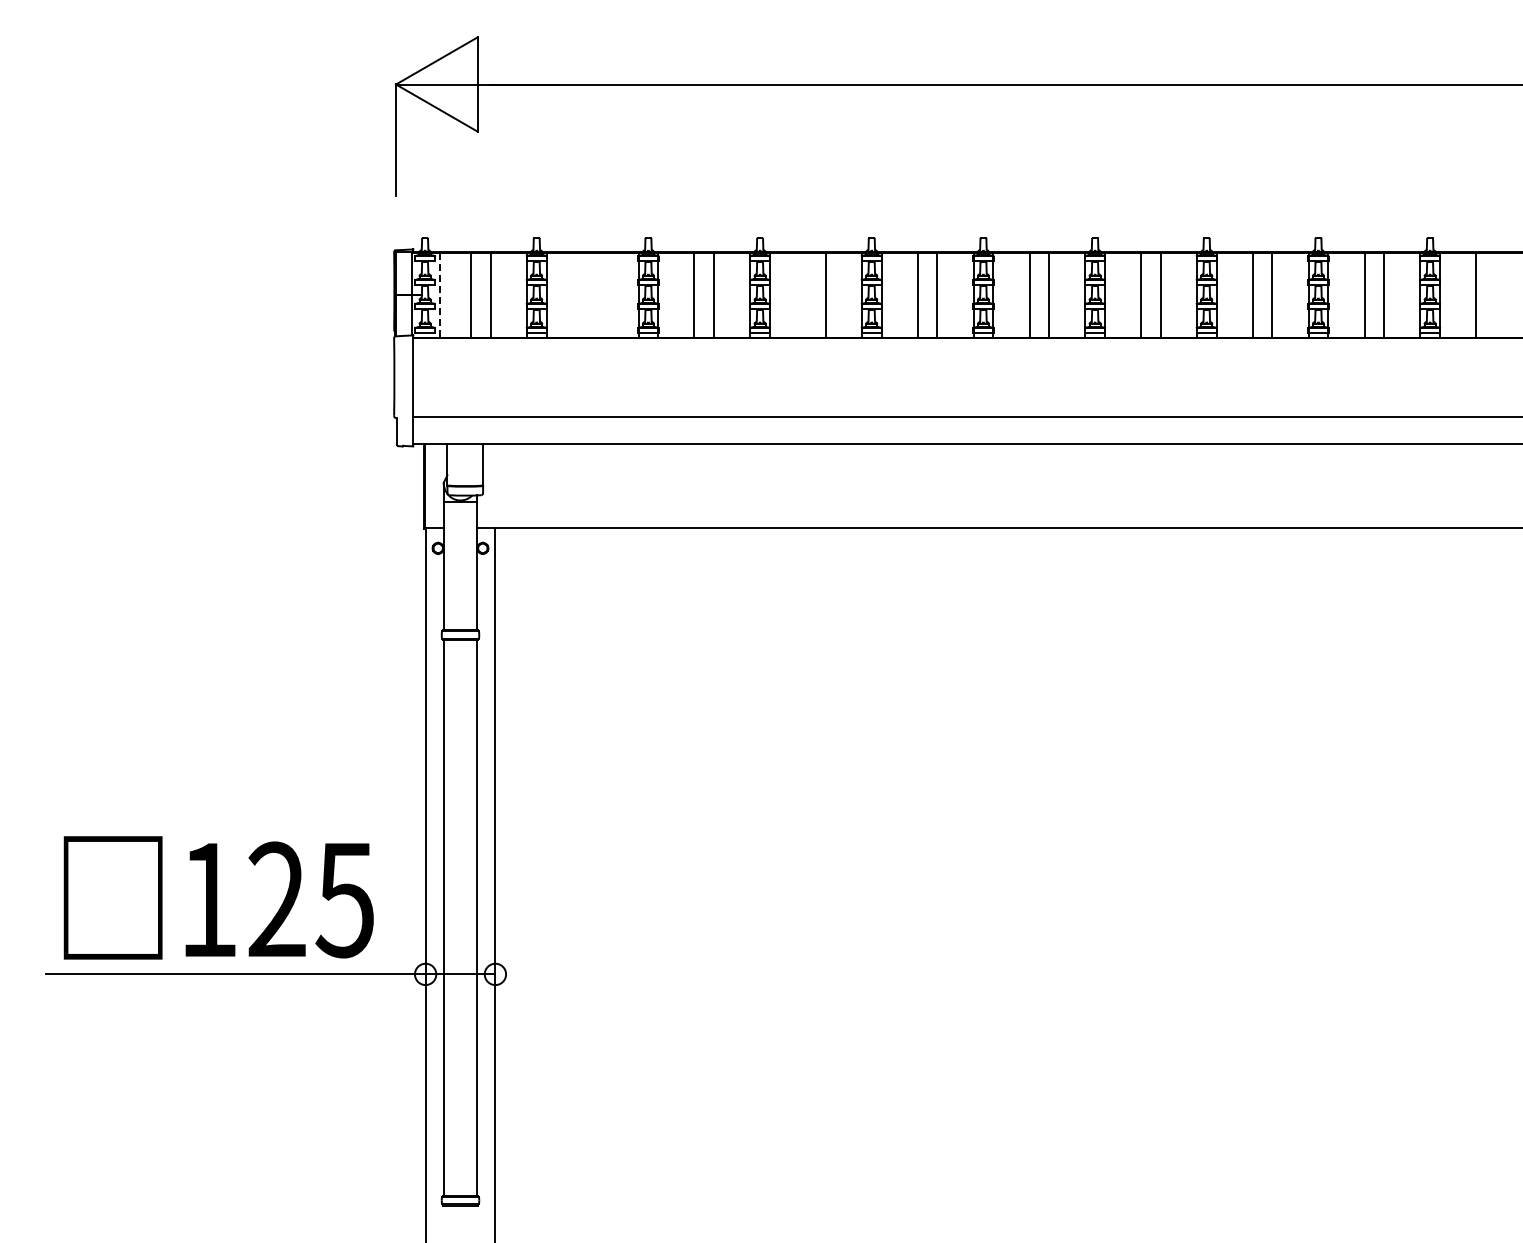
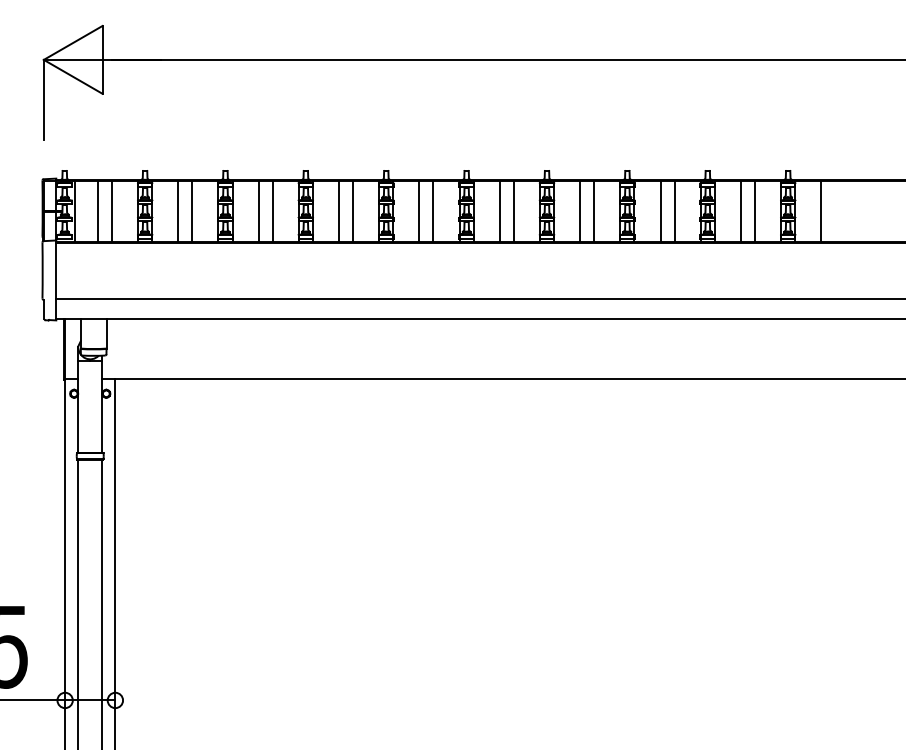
line: (582, 295) -> (178, 211), added
line: (602, 295) -> (192, 211), added
line: (806, 295) -> (339, 211), added
line: (439, 296) -> (75, 212), dashed -> solid

